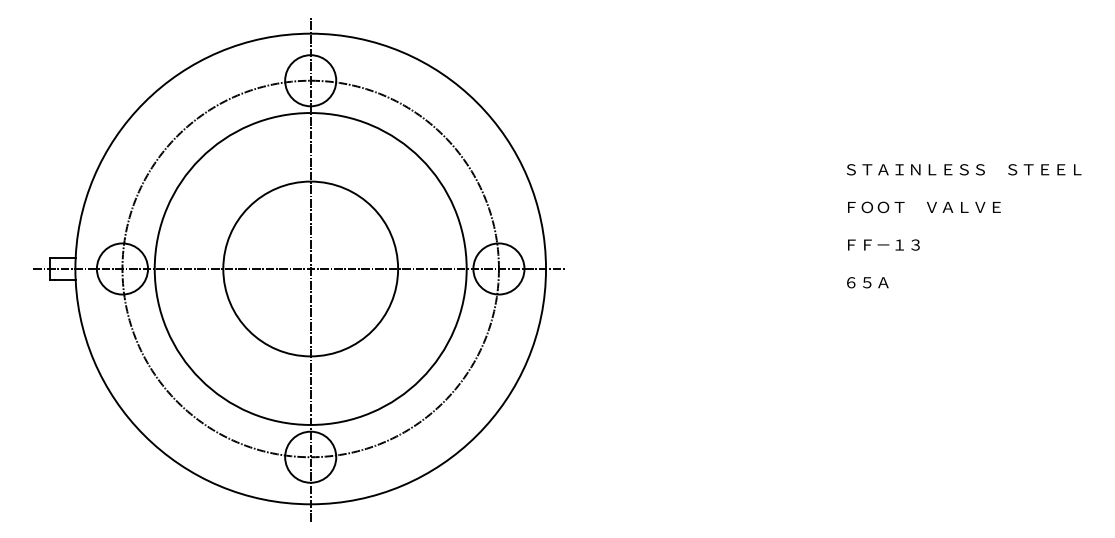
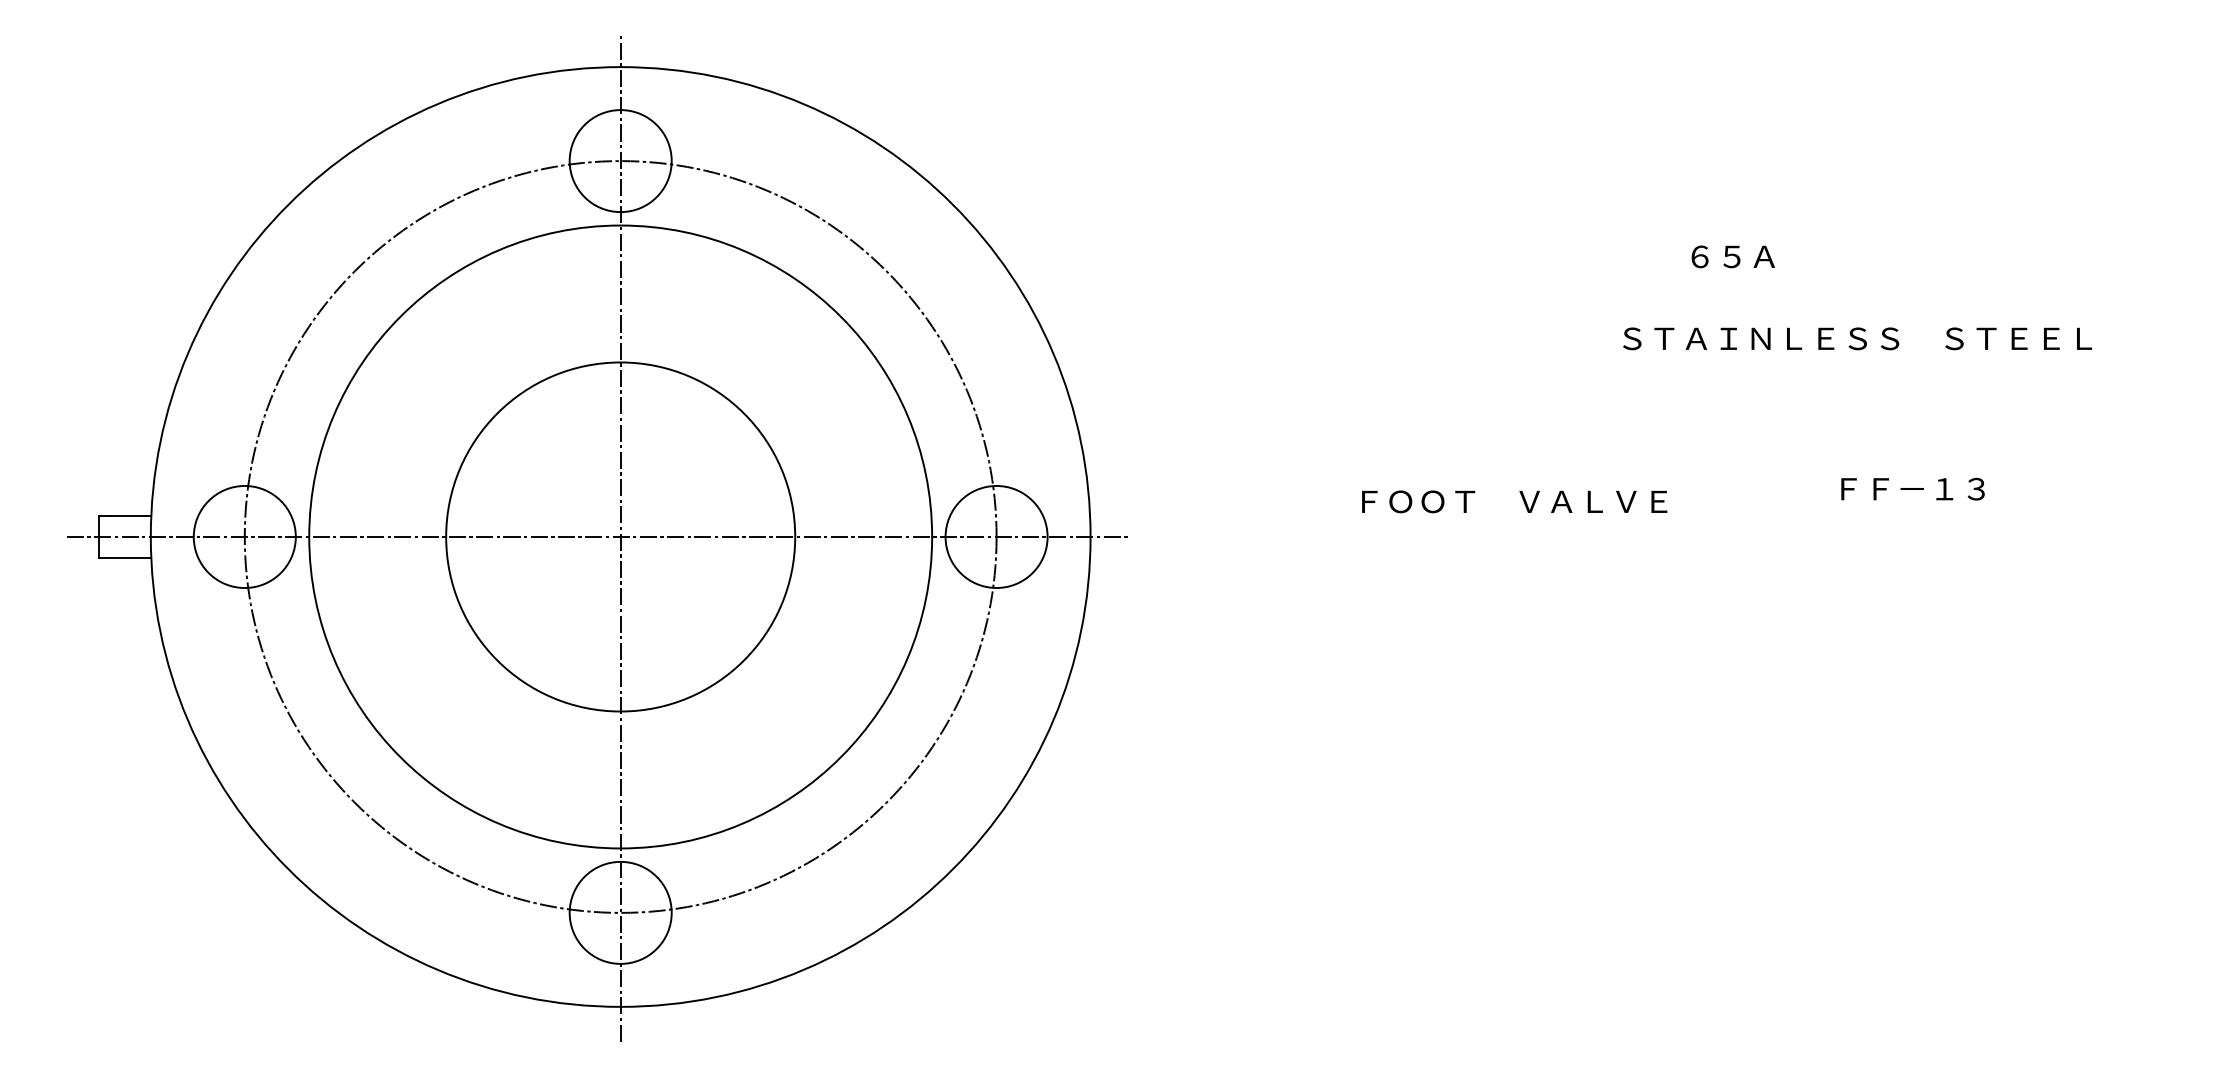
text: (963, 169) -> (1856, 338), moved
text: (924, 206) -> (1514, 500), moved
text: (883, 244) -> (1912, 488), moved
text: (867, 282) -> (1732, 256), moved

